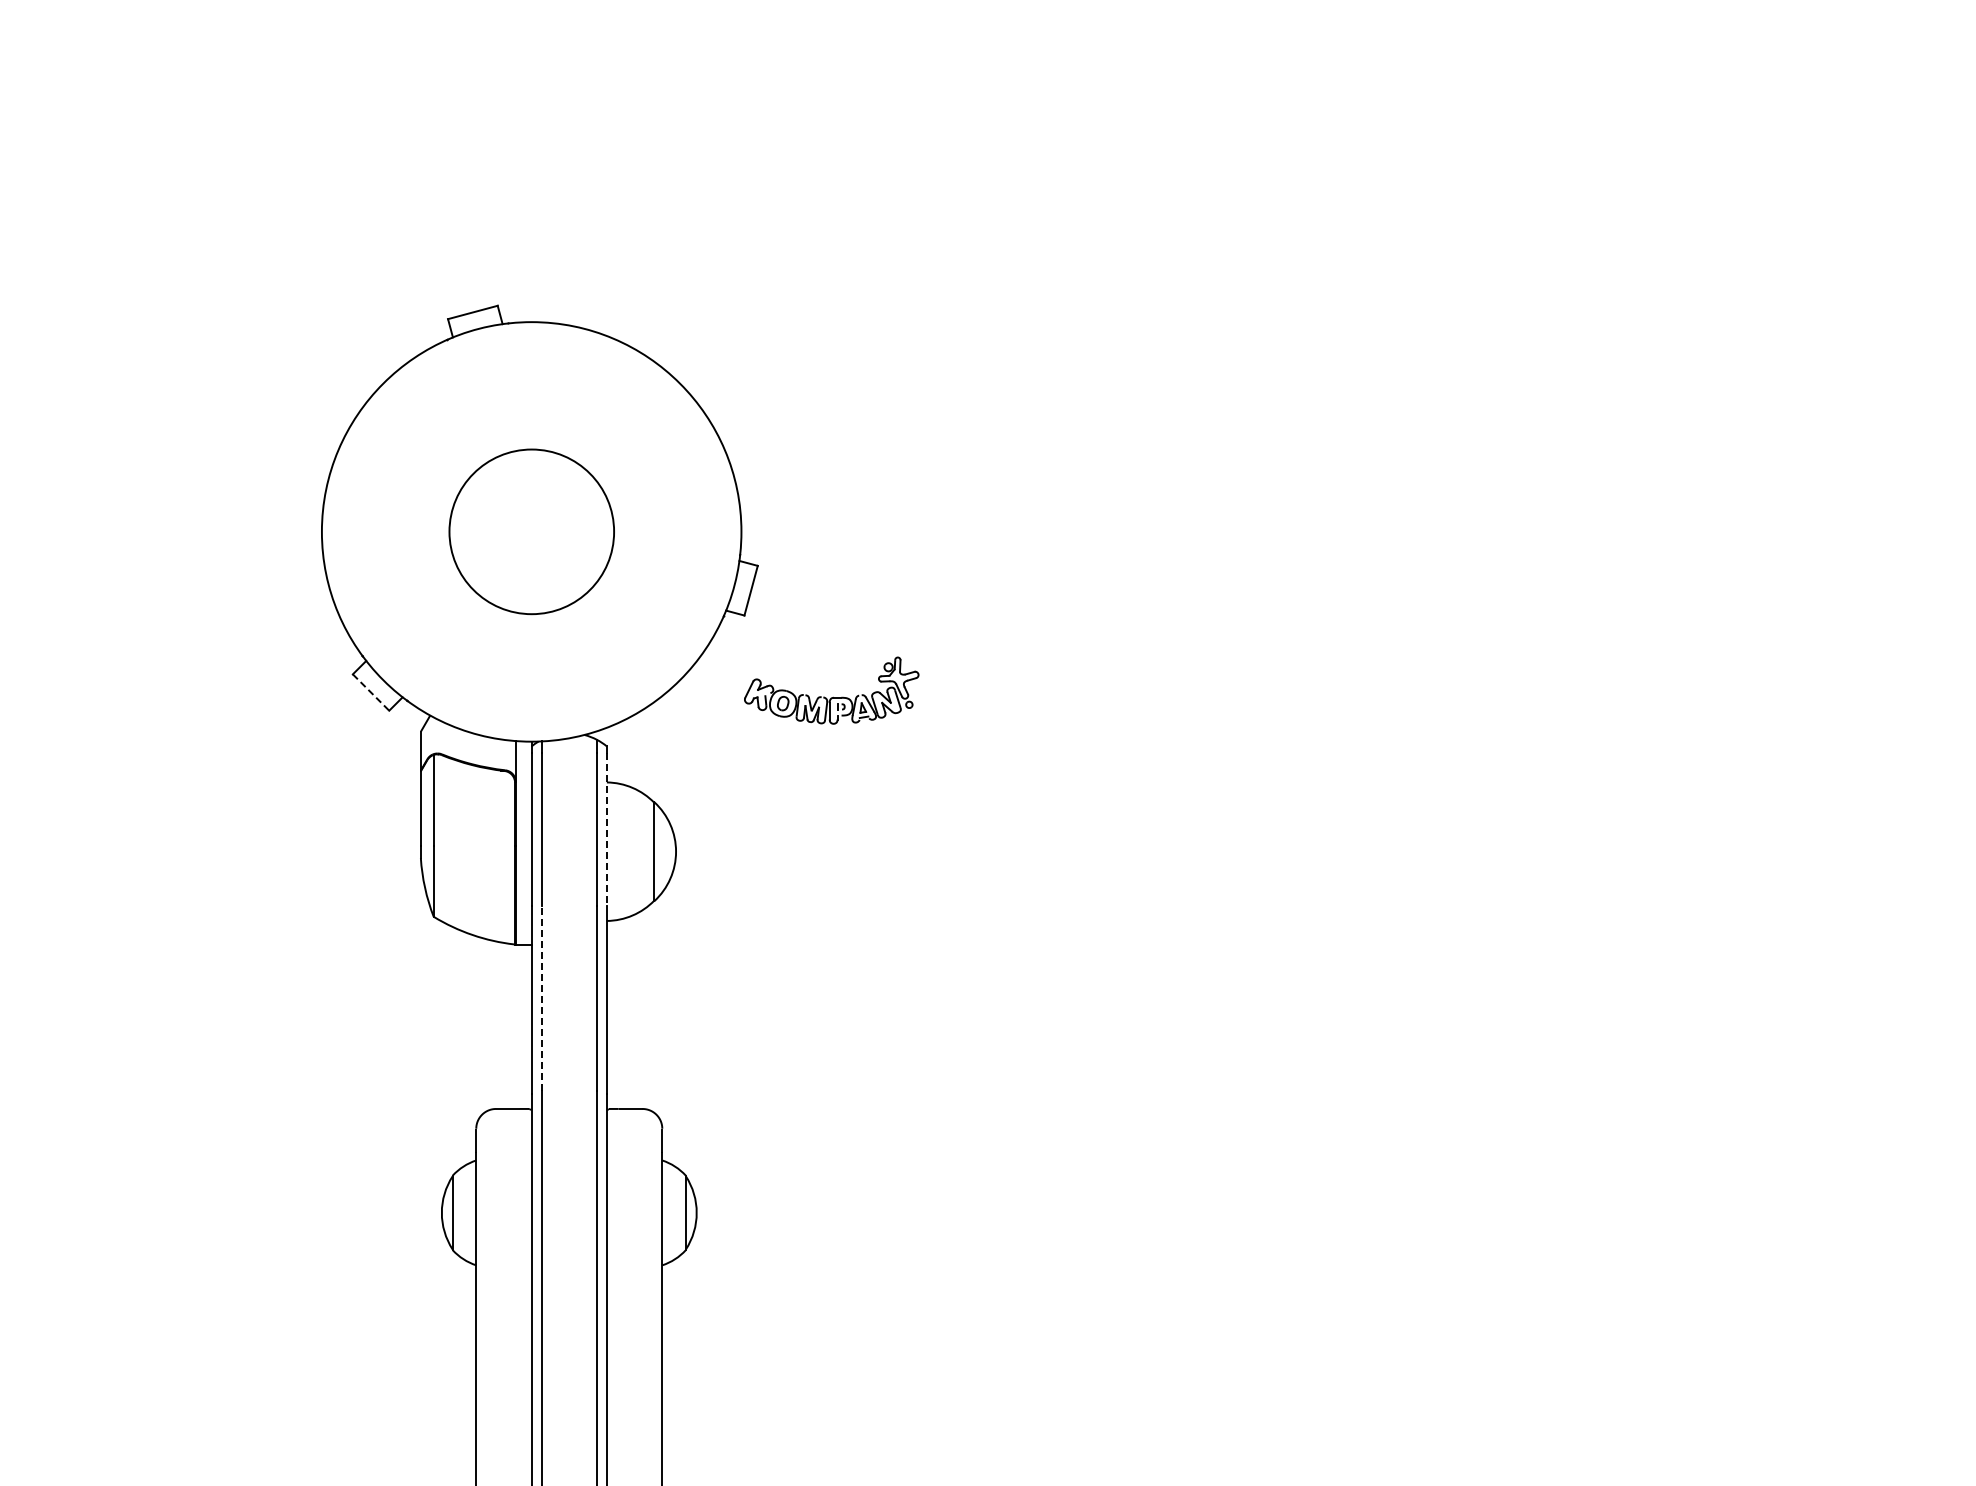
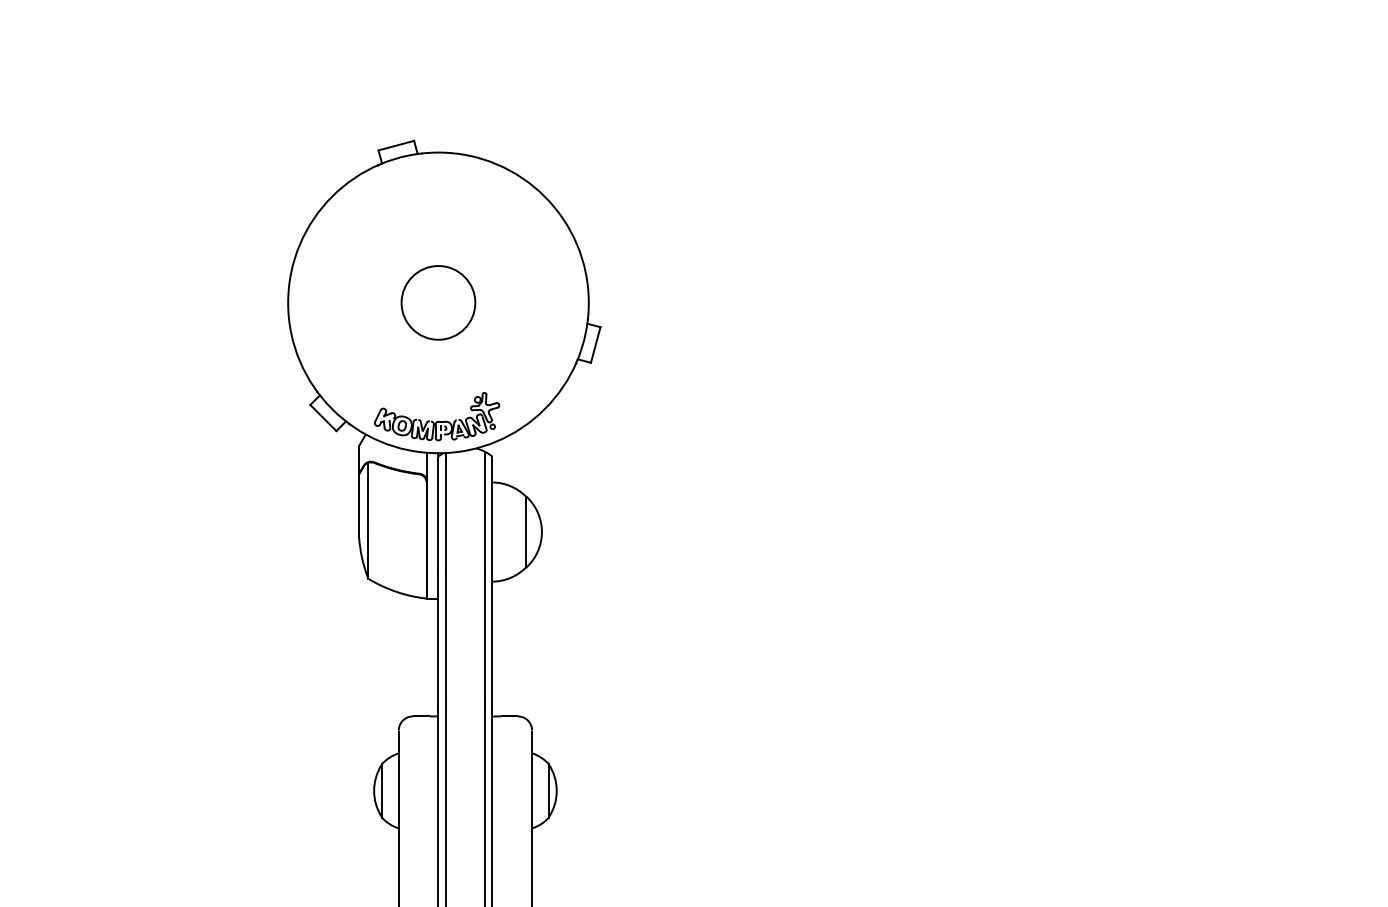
circle: (531, 531) -> (438, 302), size x0.62
line: (371, 692) -> (323, 417), dashed -> solid
part: (833, 696) -> (438, 420), moved
line: (606, 829) -> (492, 516), dashed -> solid
line: (541, 998) -> (445, 637), dashed -> solid

